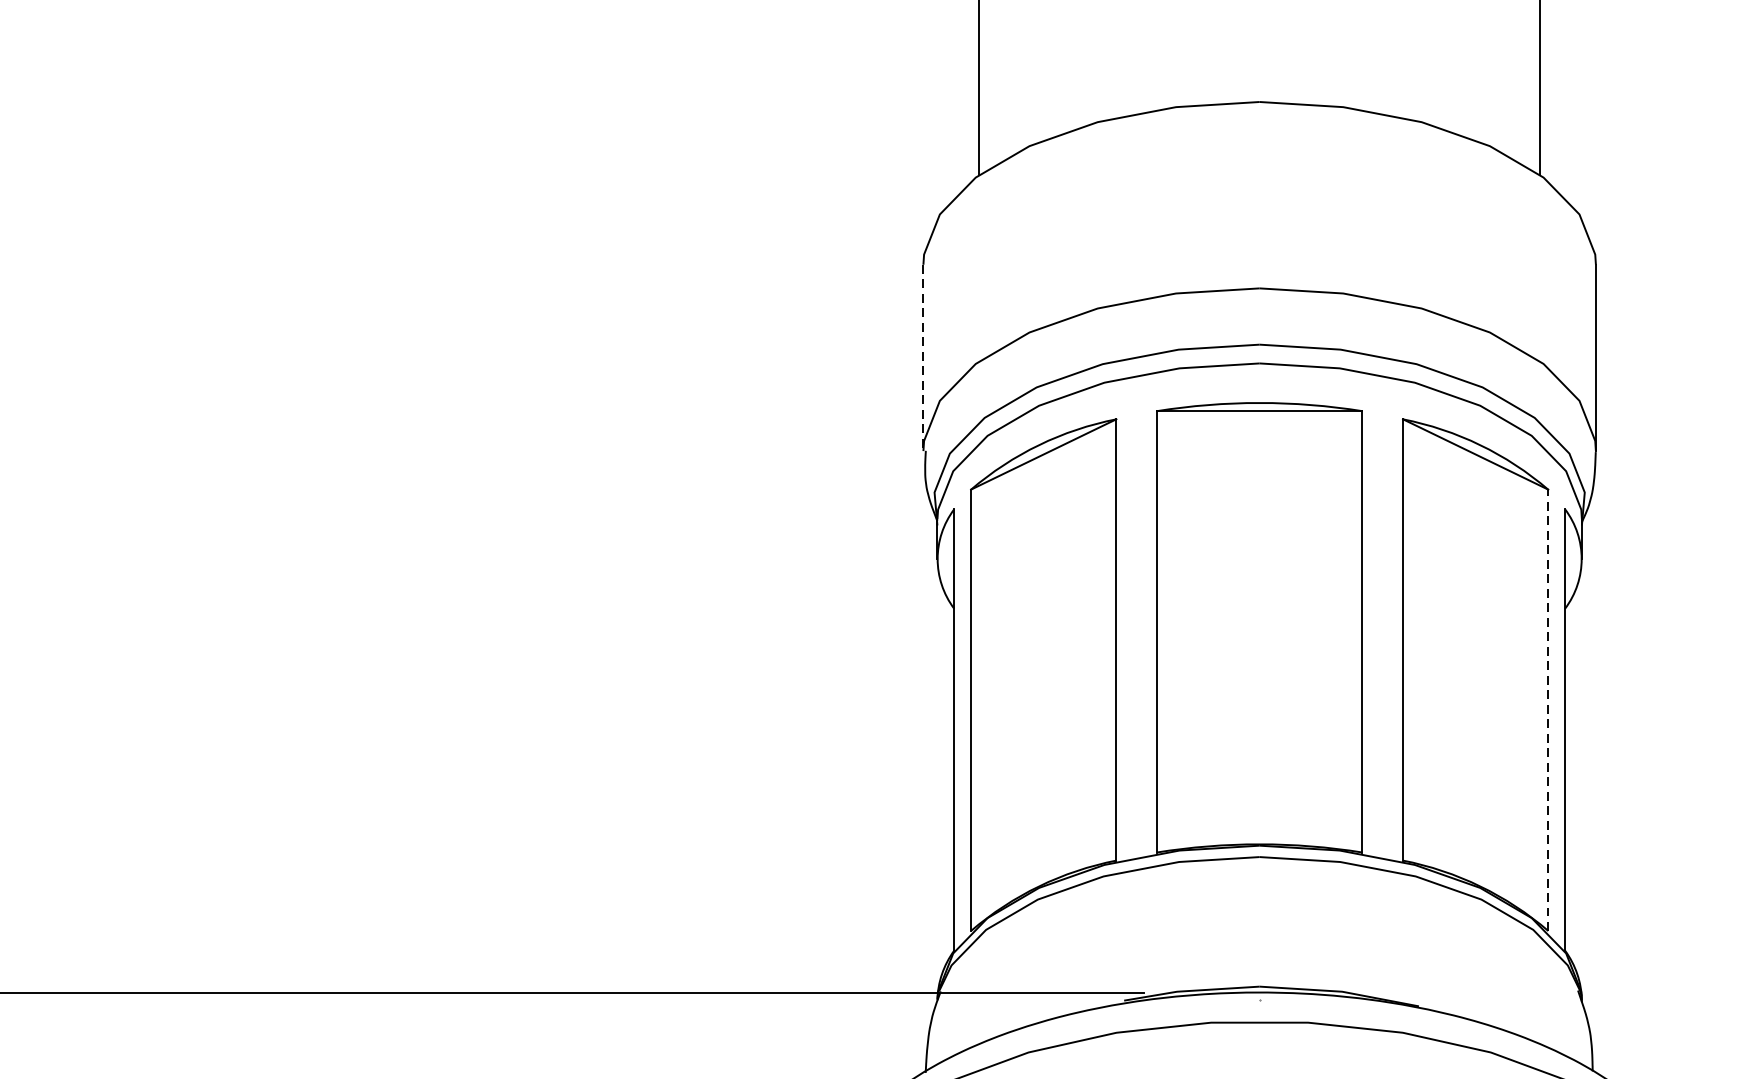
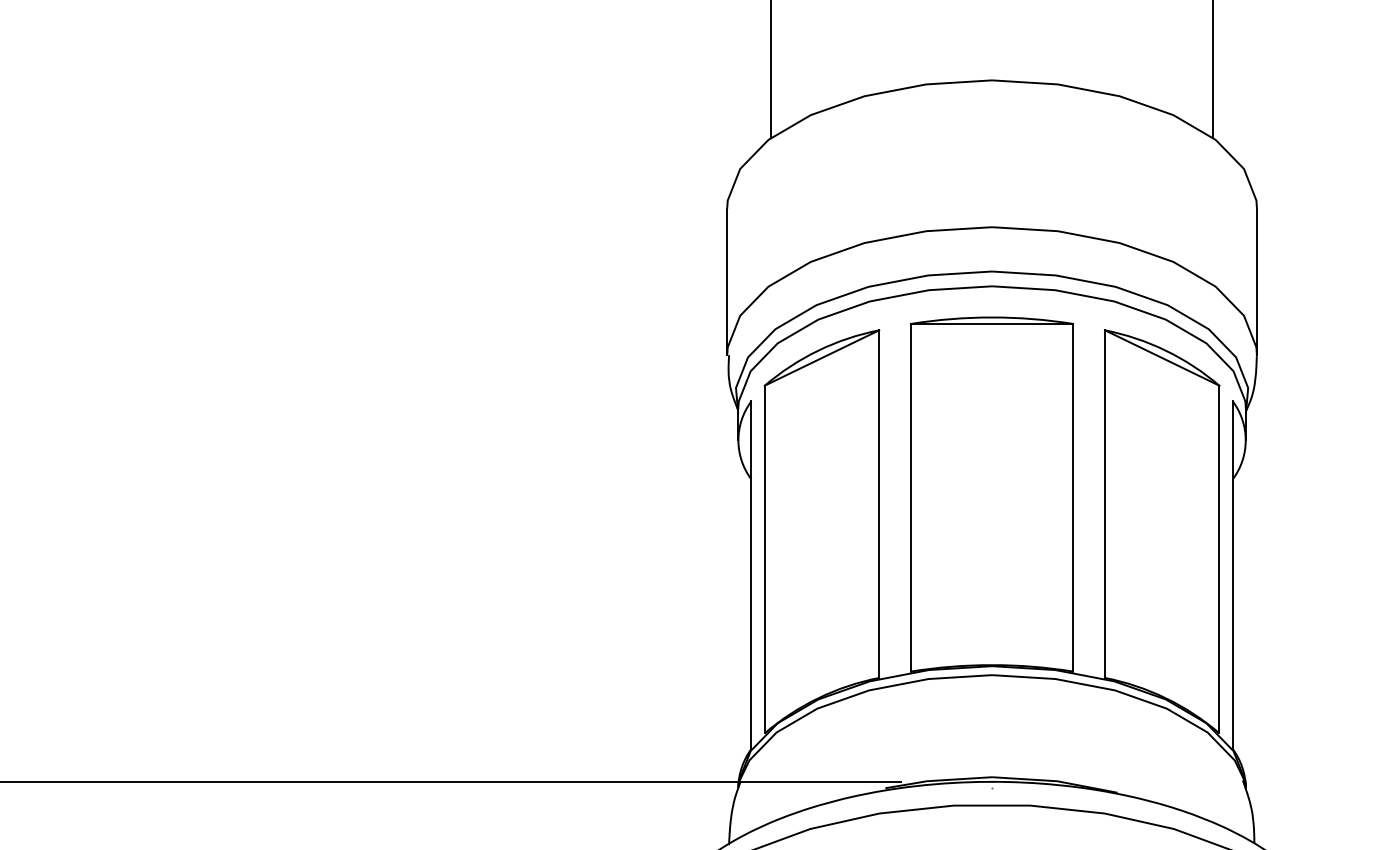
line: (923, 358) -> (727, 282), dashed -> solid
line: (1548, 710) -> (1219, 559), dashed -> solid

